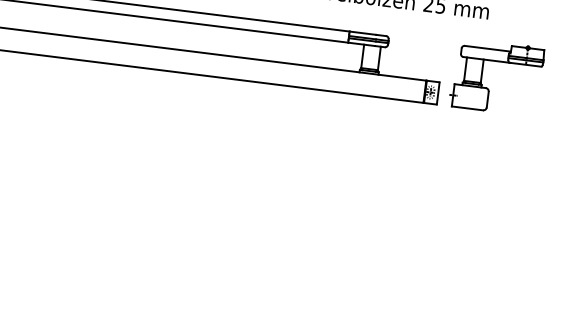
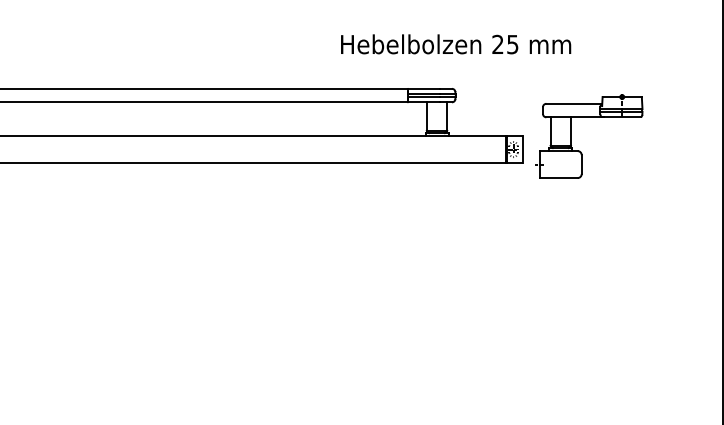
part: (488, 88) -> (581, 151), moved

